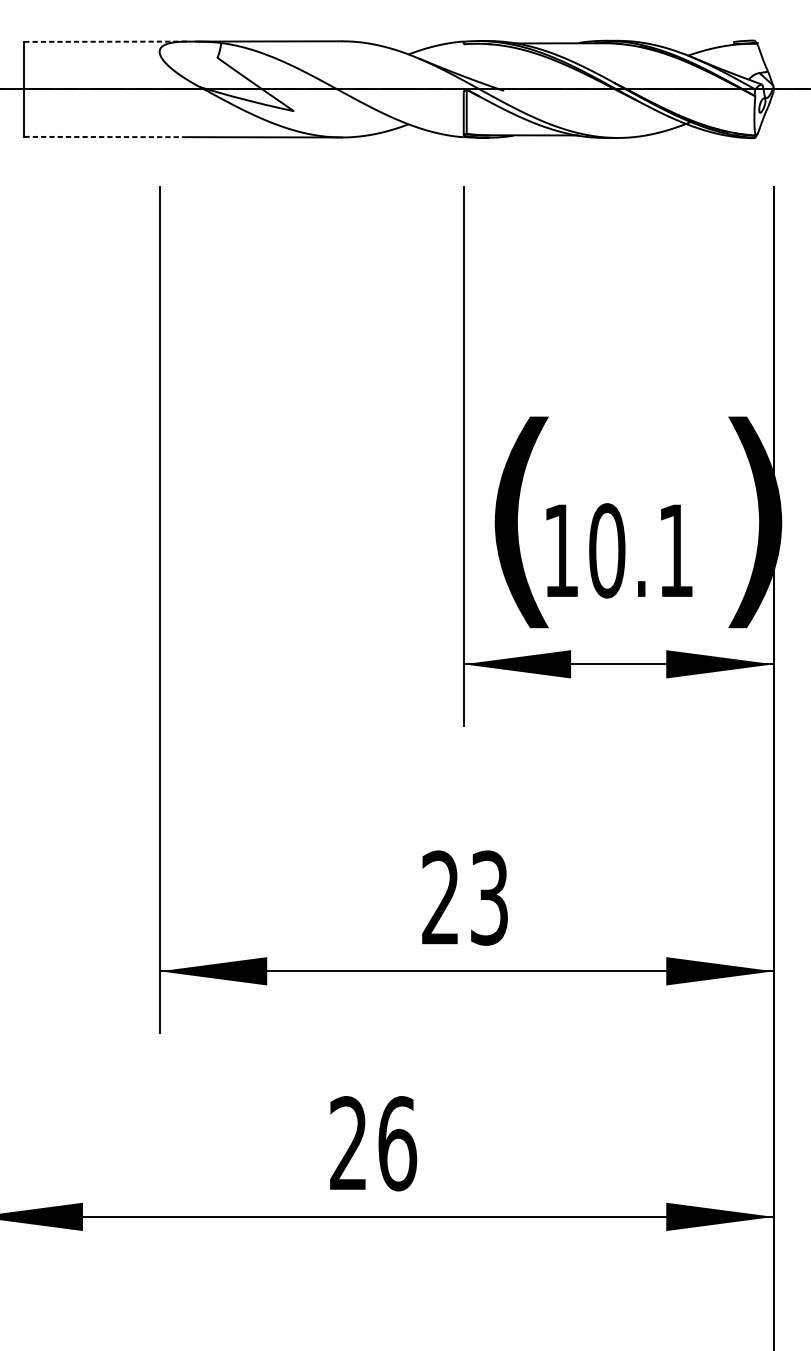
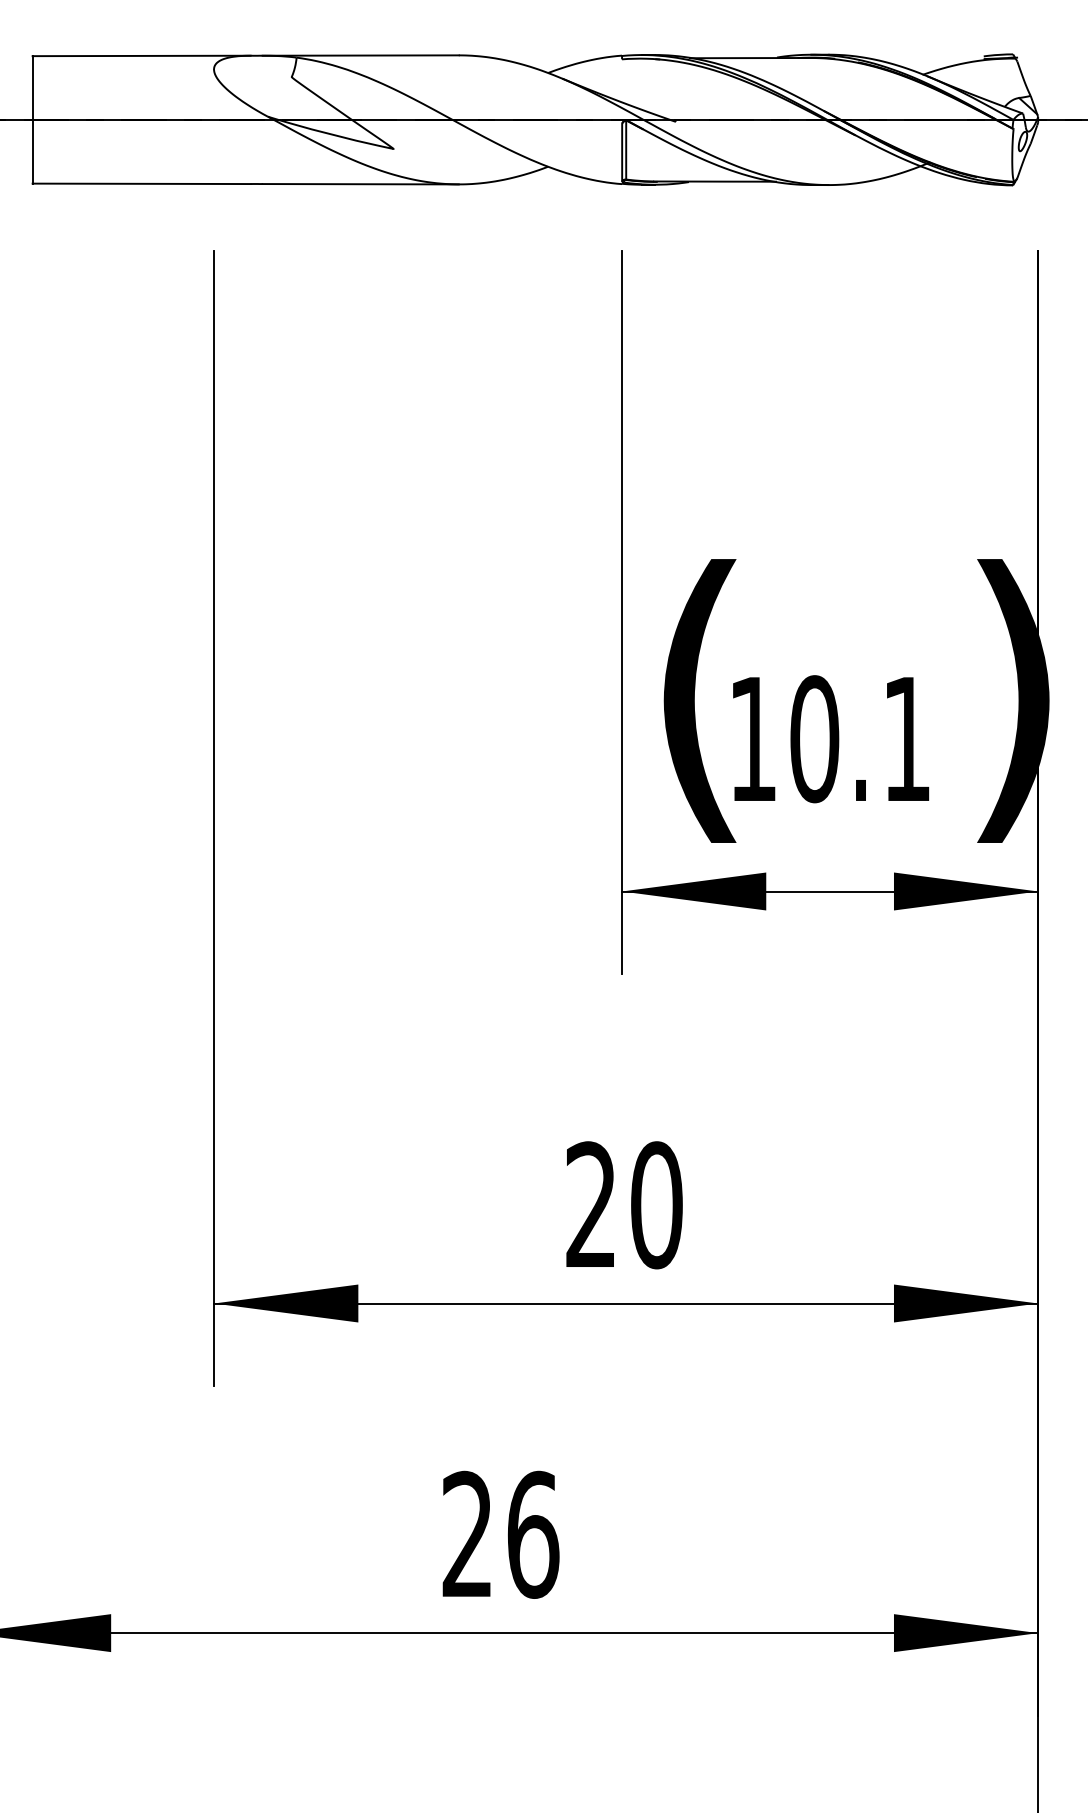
line: (105, 41) -> (141, 55), dashed -> solid
line: (105, 136) -> (141, 183), dashed -> solid
text: (489, 898) -> (656, 1205), 23 -> 20

